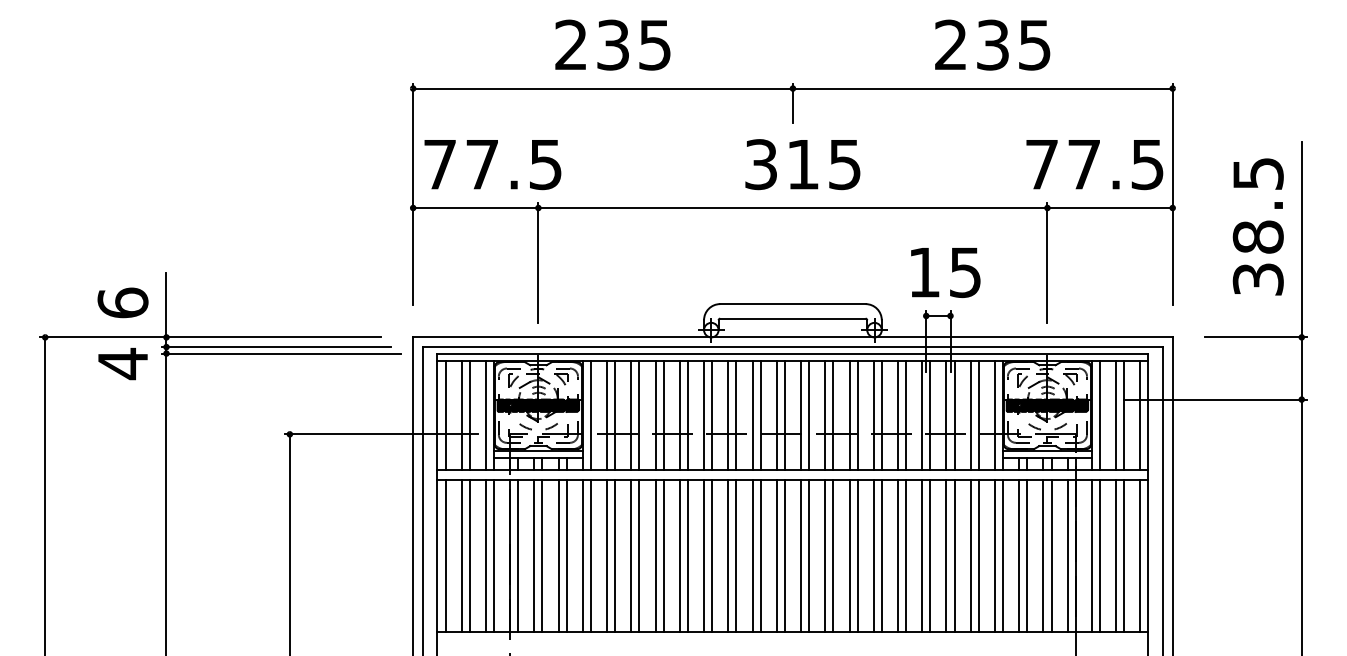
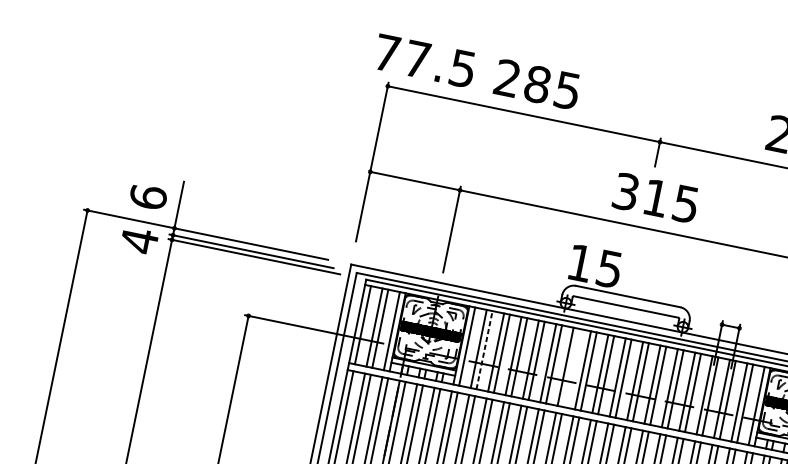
text: (613, 44) -> (537, 84), 235 -> 285
text: (492, 165) -> (424, 61), moved
text: (945, 272) -> (595, 266), moved
line: (736, 414) -> (571, 367), removed
line: (615, 415) -> (484, 350), solid -> dashed

